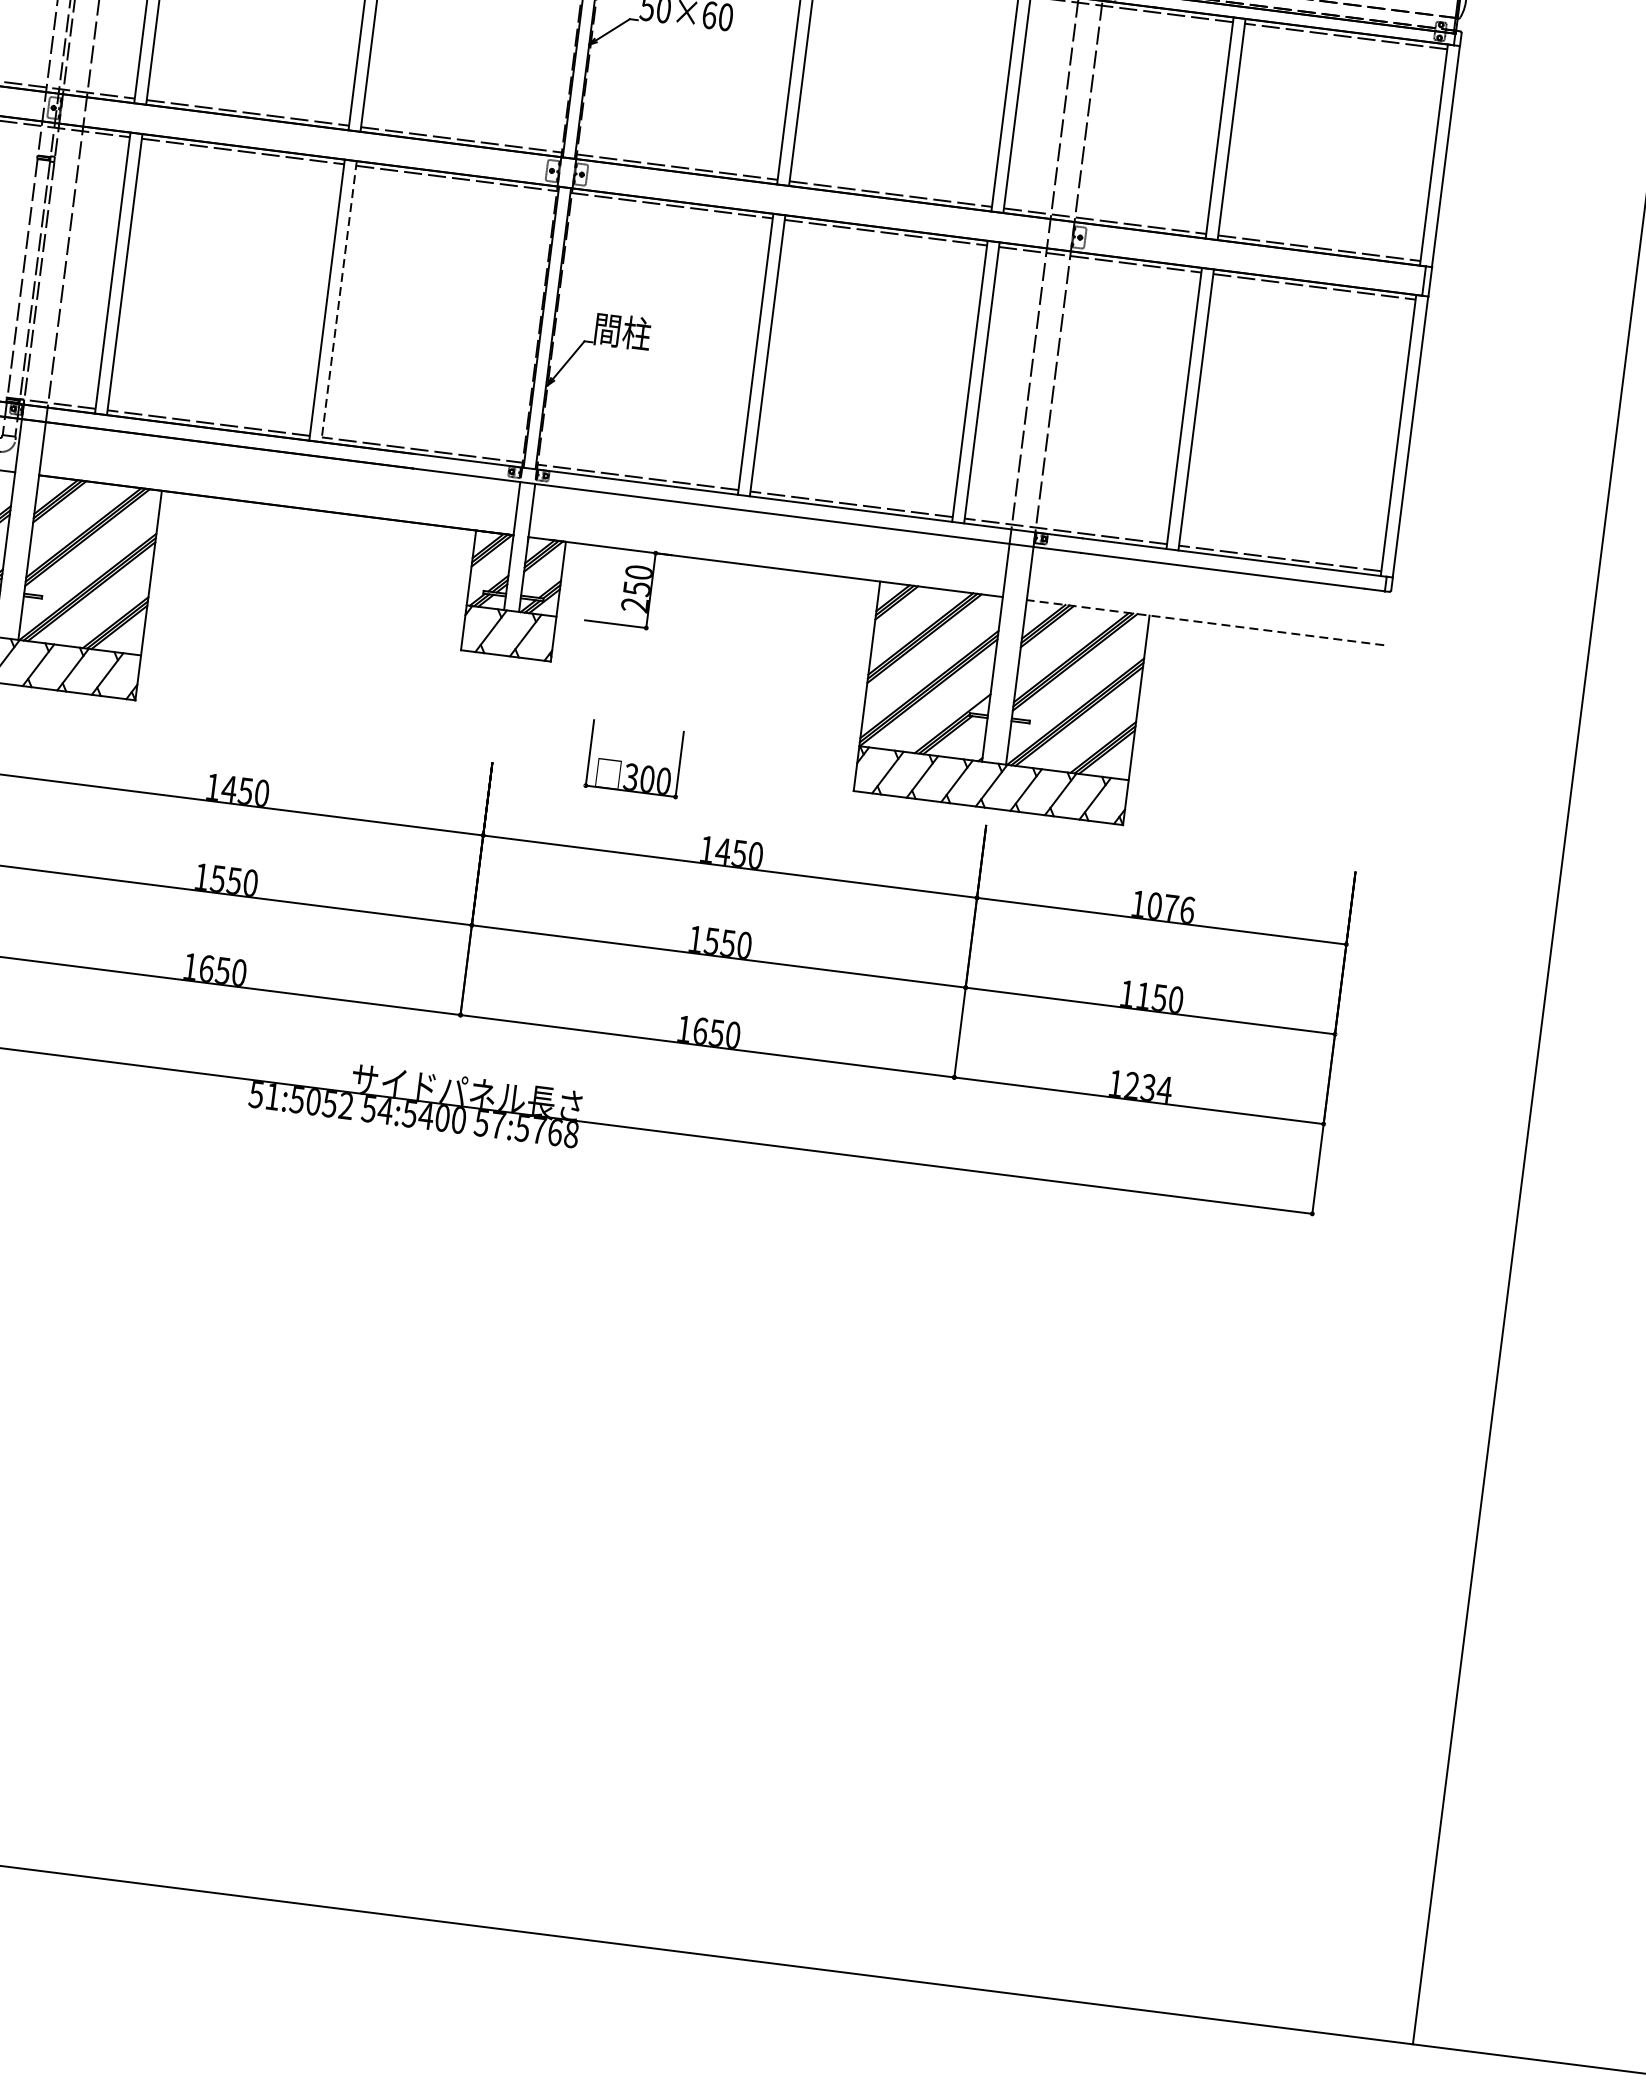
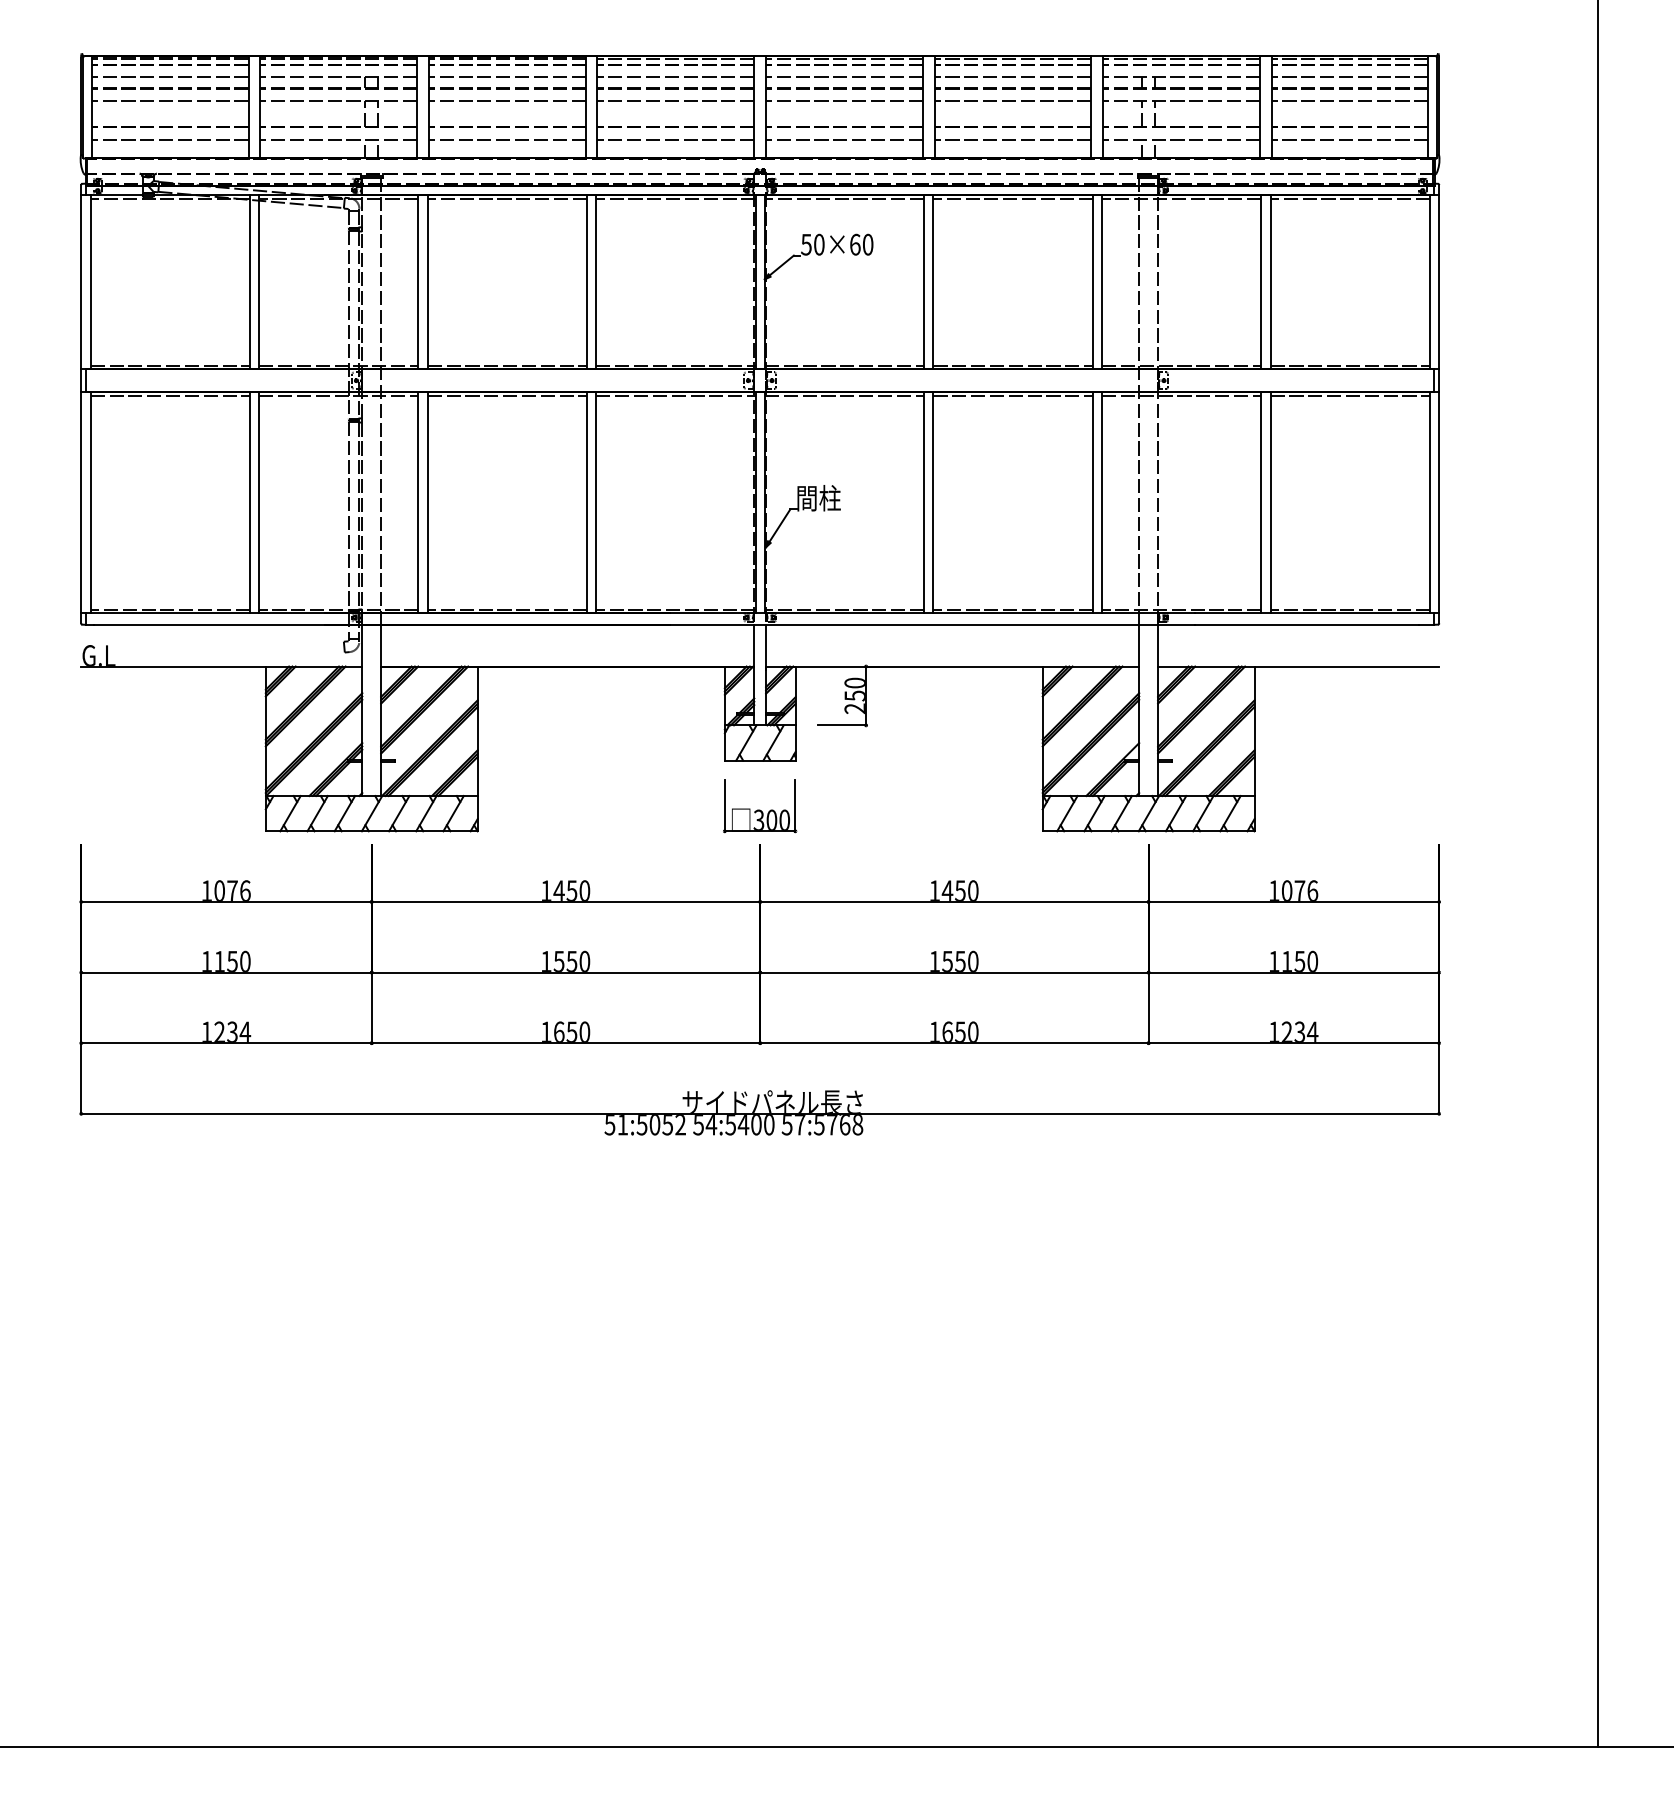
line: (339, 301) -> (596, 502), dashed -> solid
line: (1205, 622) -> (1298, 666), dashed -> solid
part: (635, 759) -> (760, 806), moved

